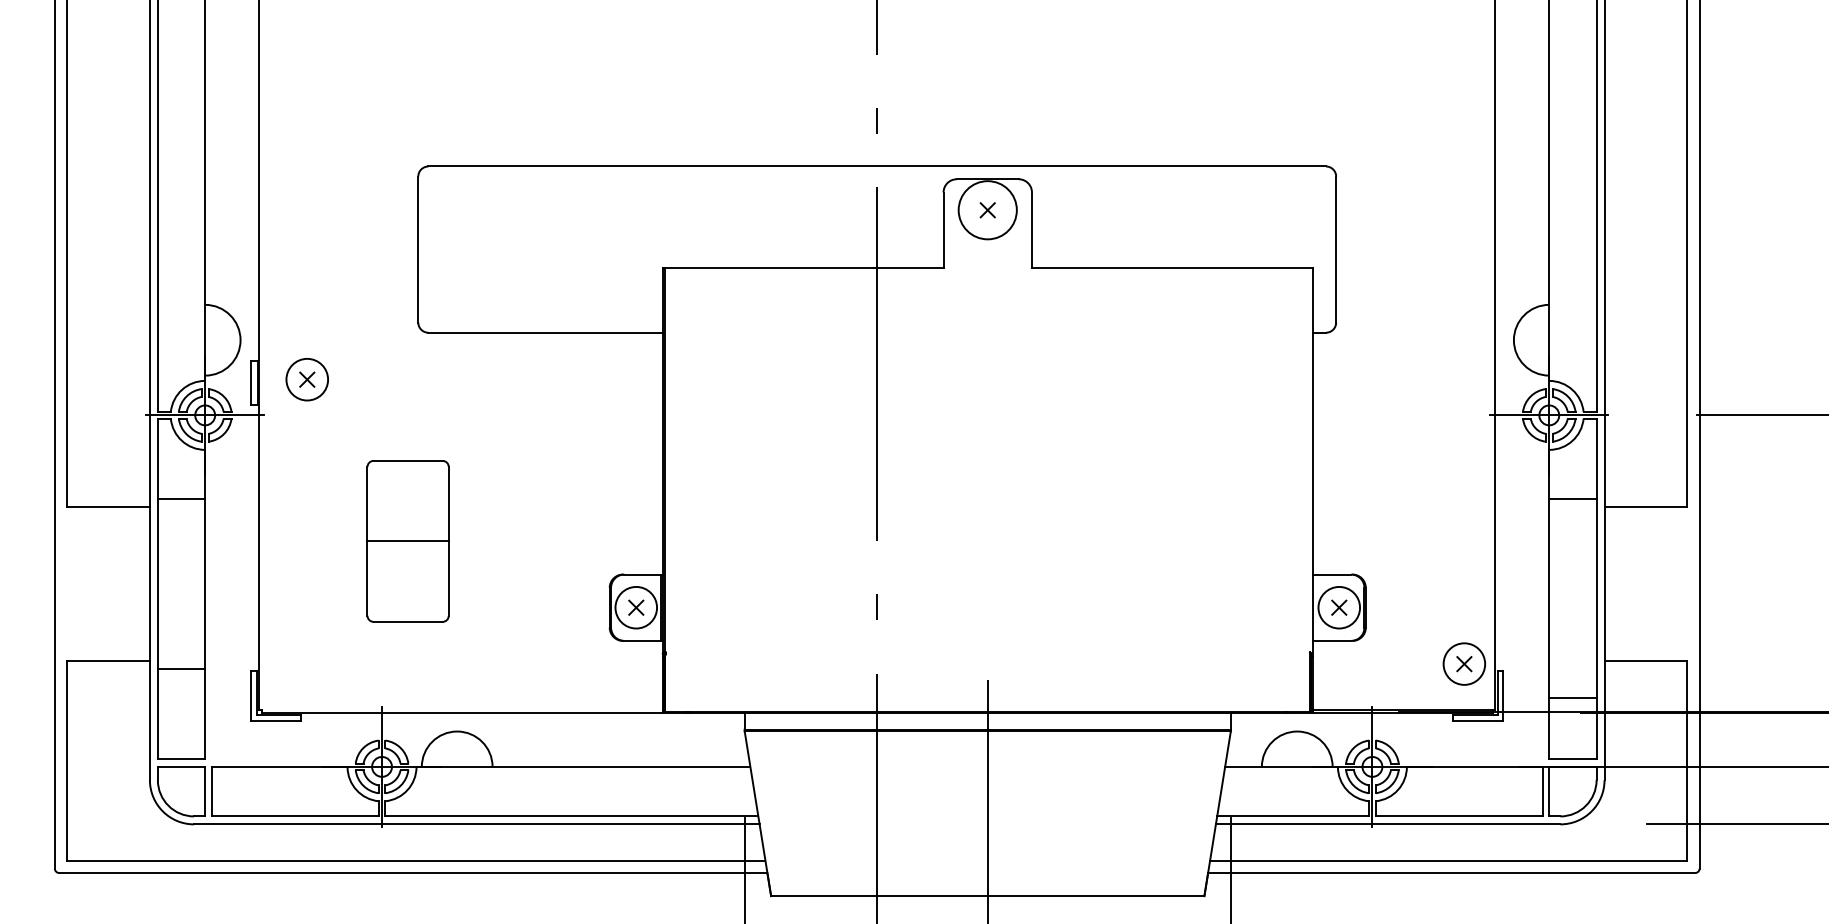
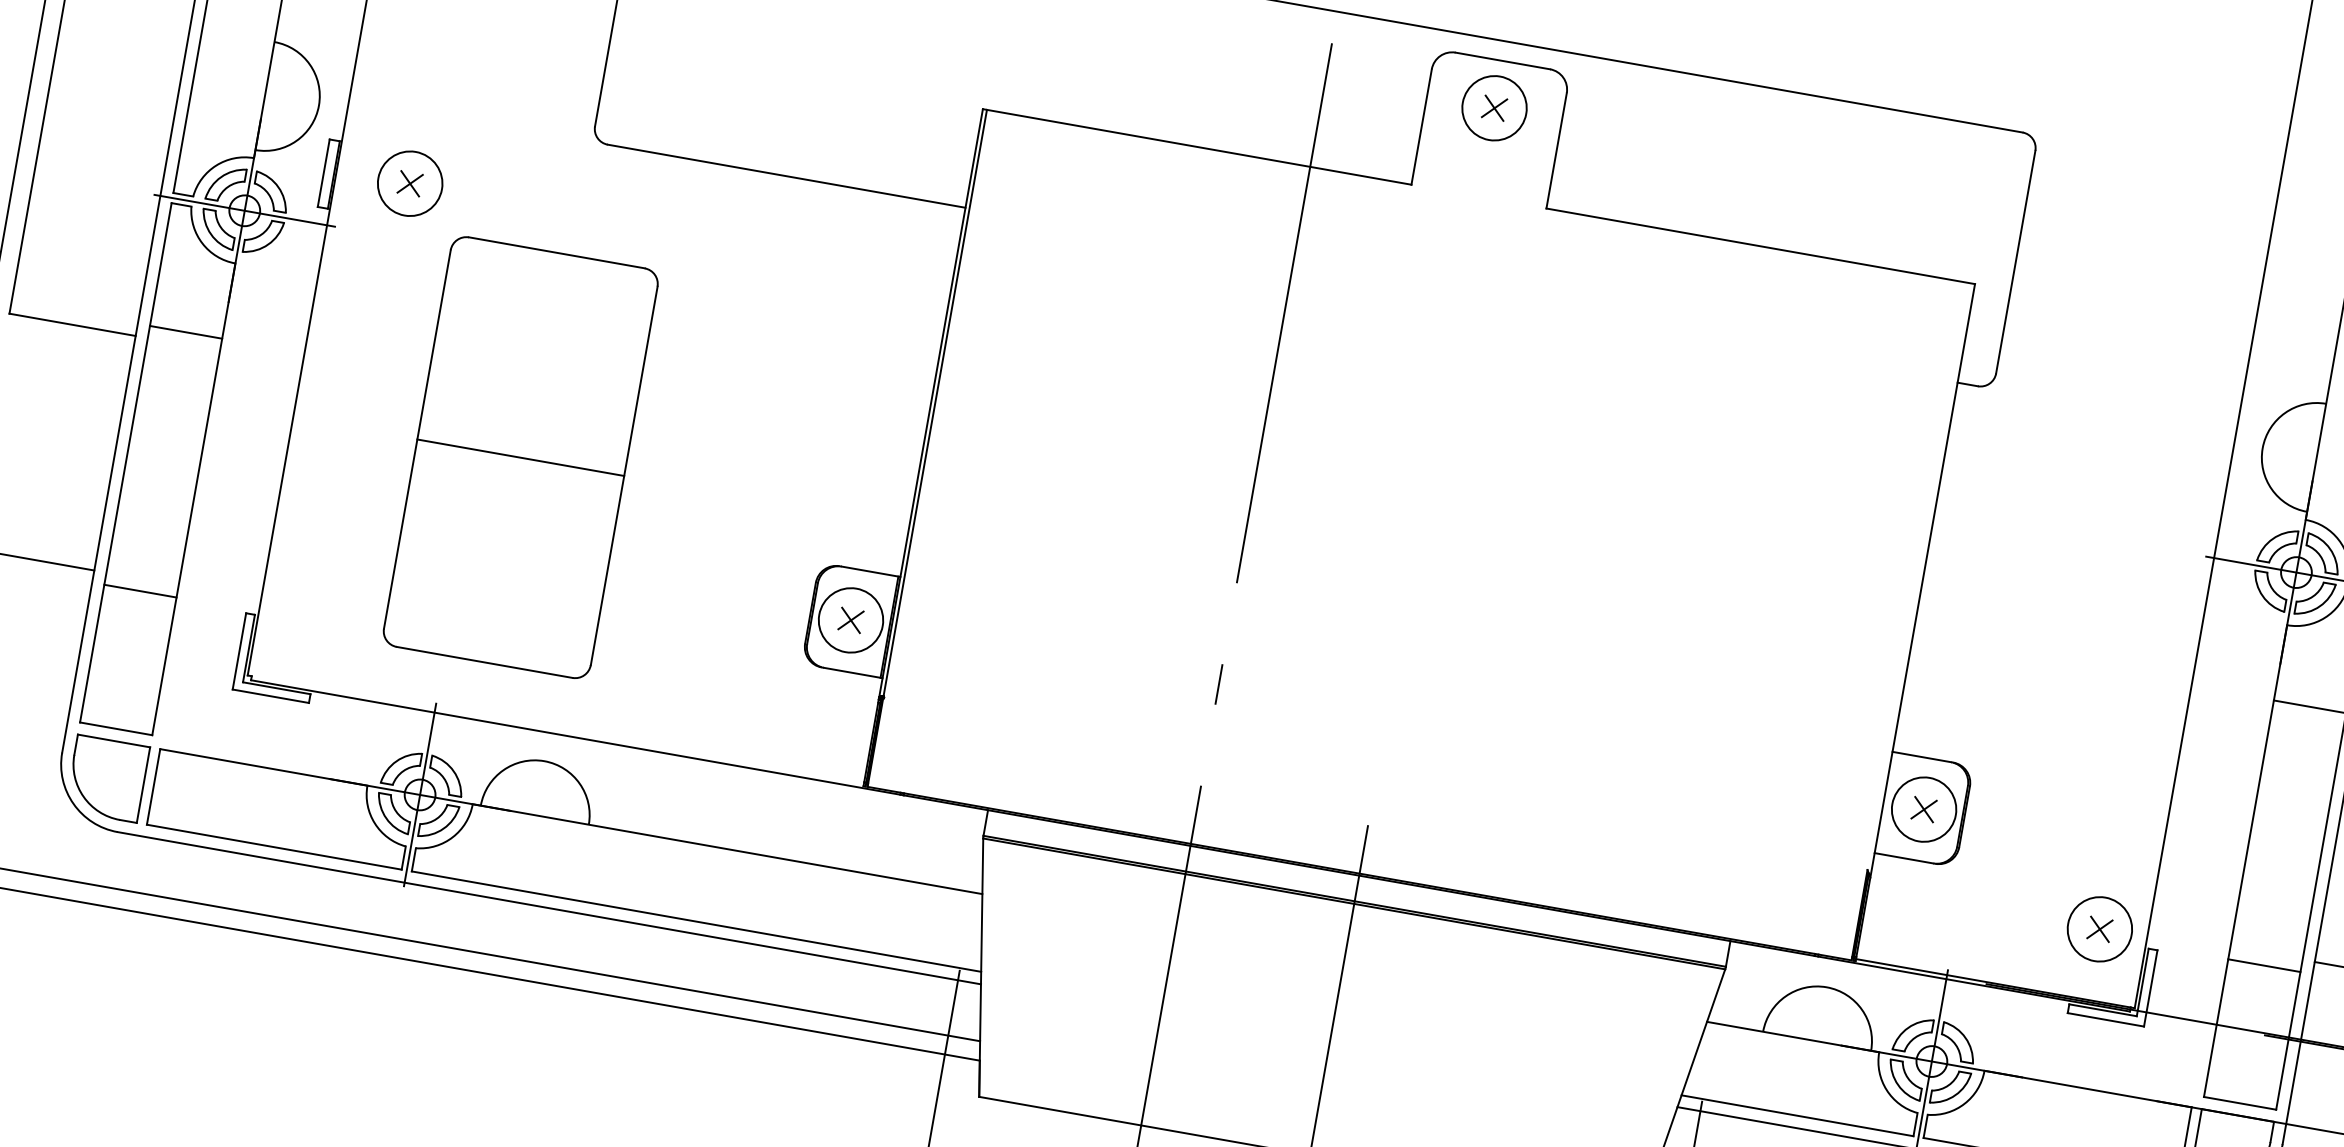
circle: (987, 210) -> (1494, 108), size x0.71
part: (407, 541) -> (519, 457), size x1.67
line: (1572, 697) -> (2263, 965), moved

